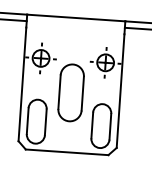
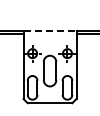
line: (77, 17) -> (50, 30), solid -> dashed

